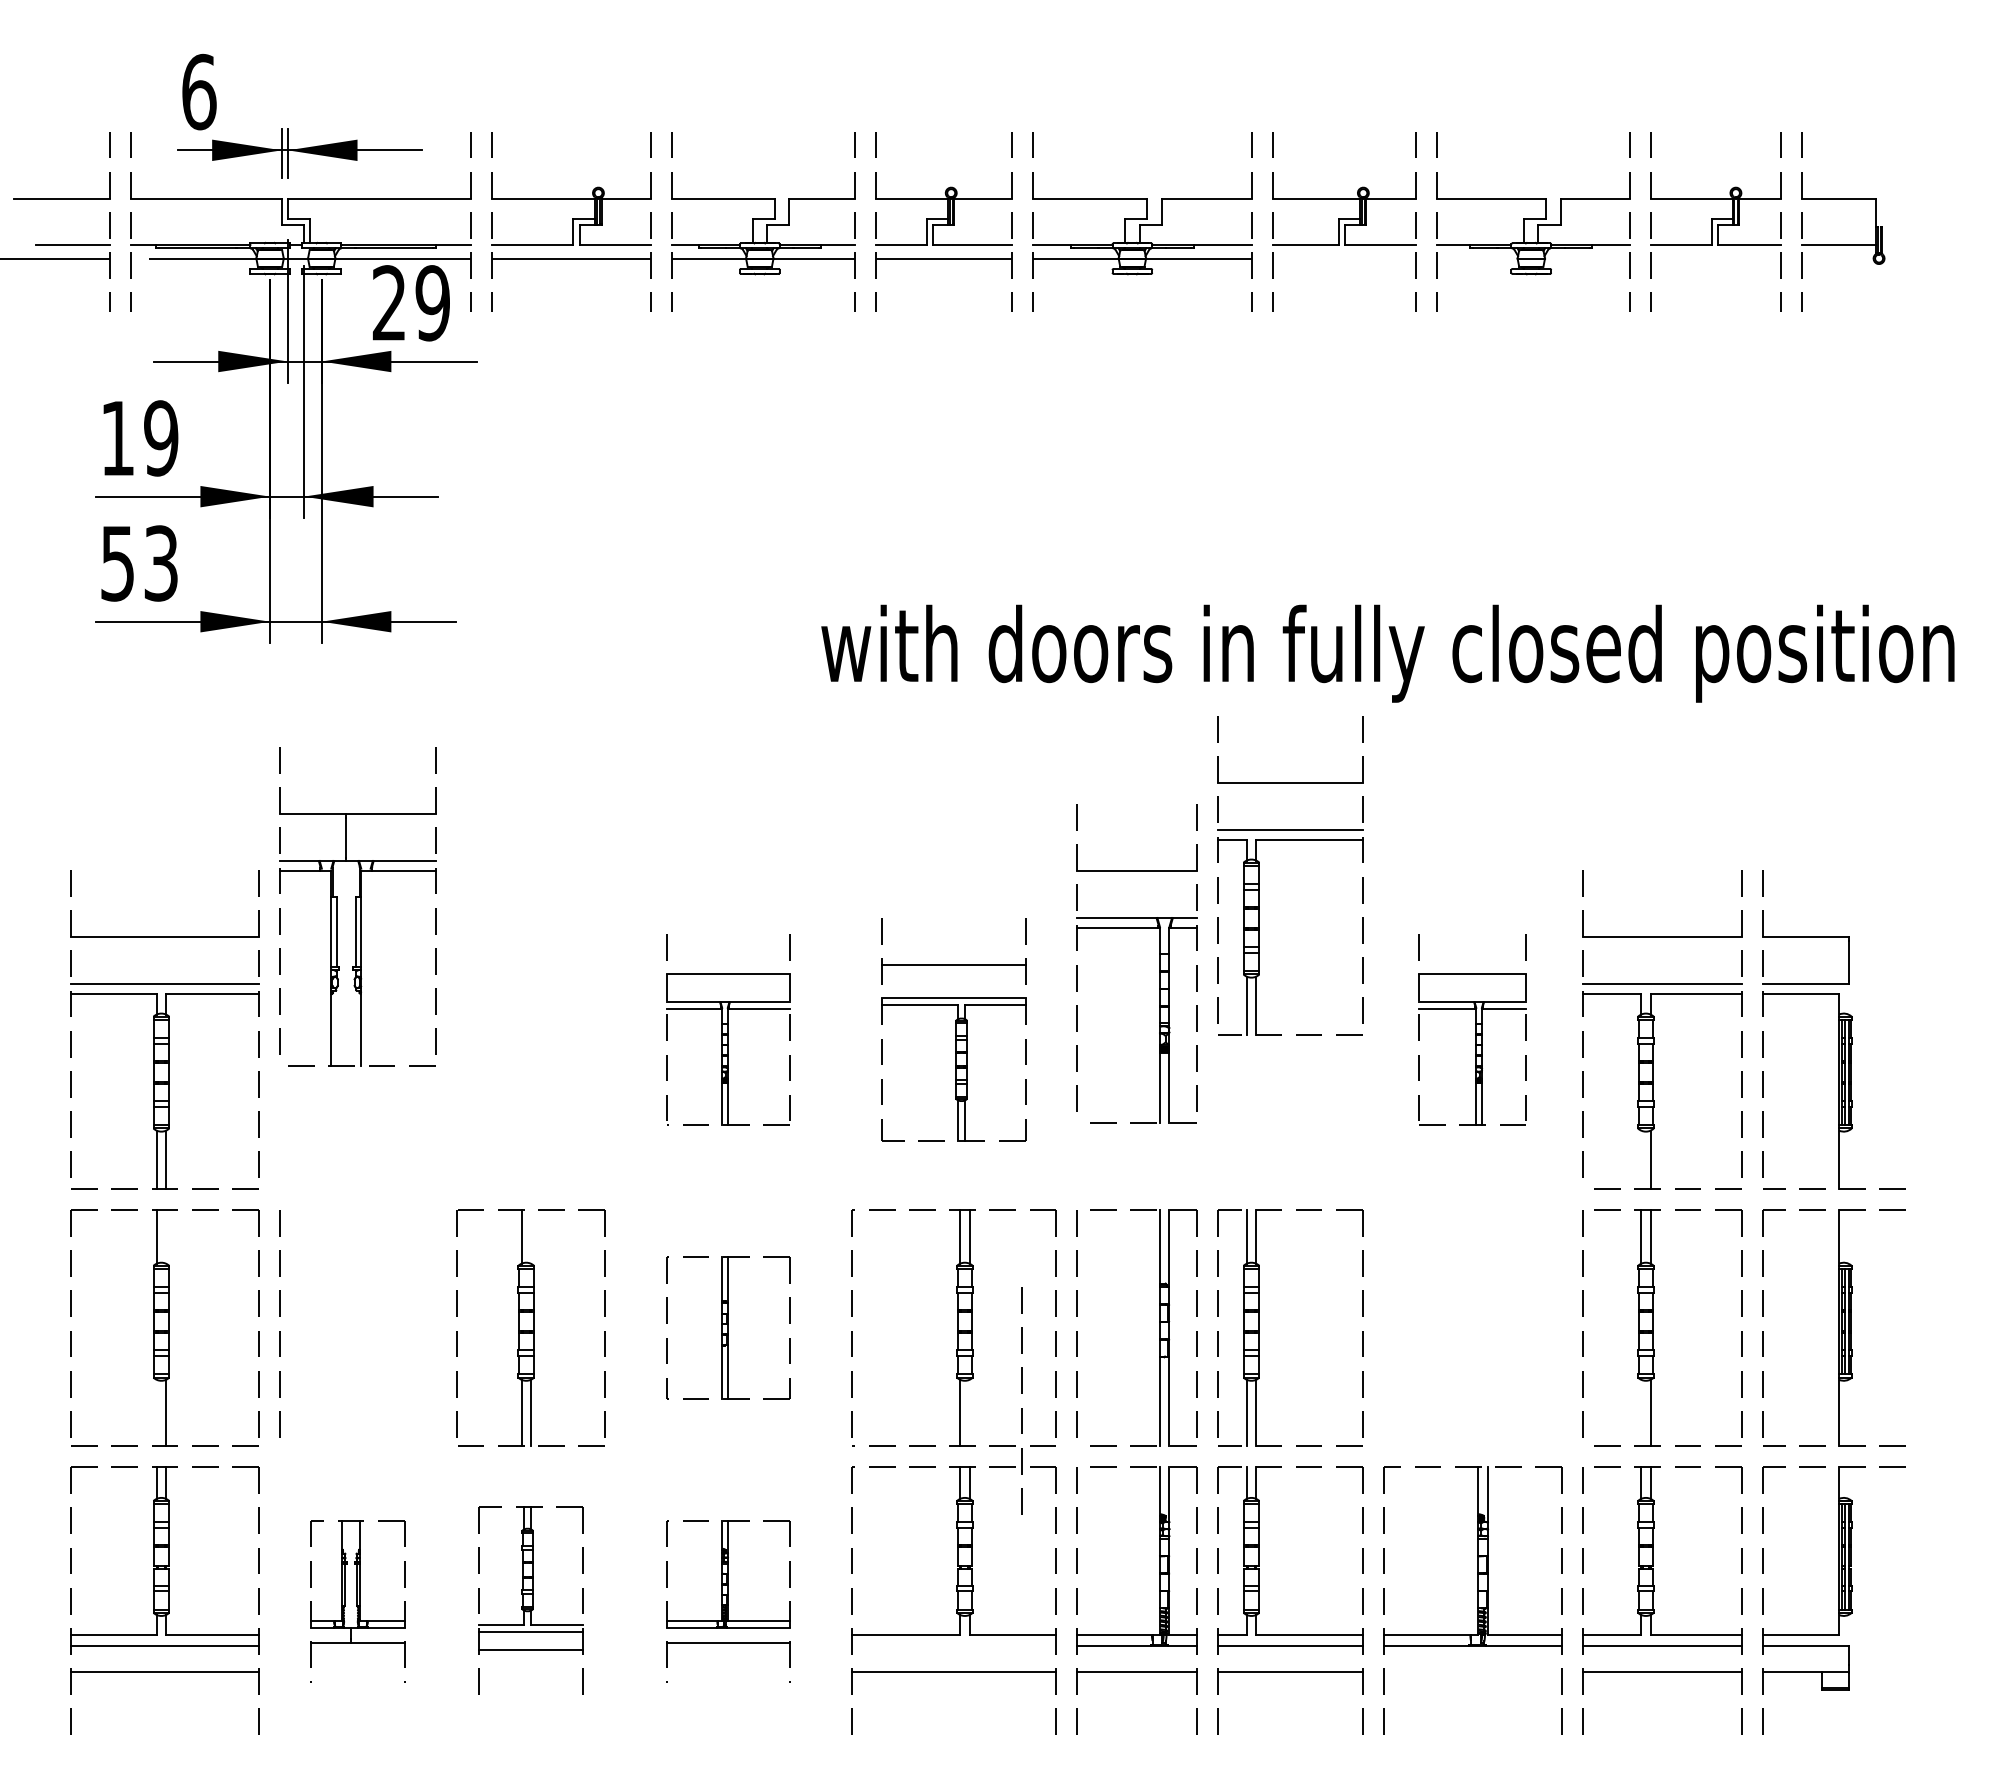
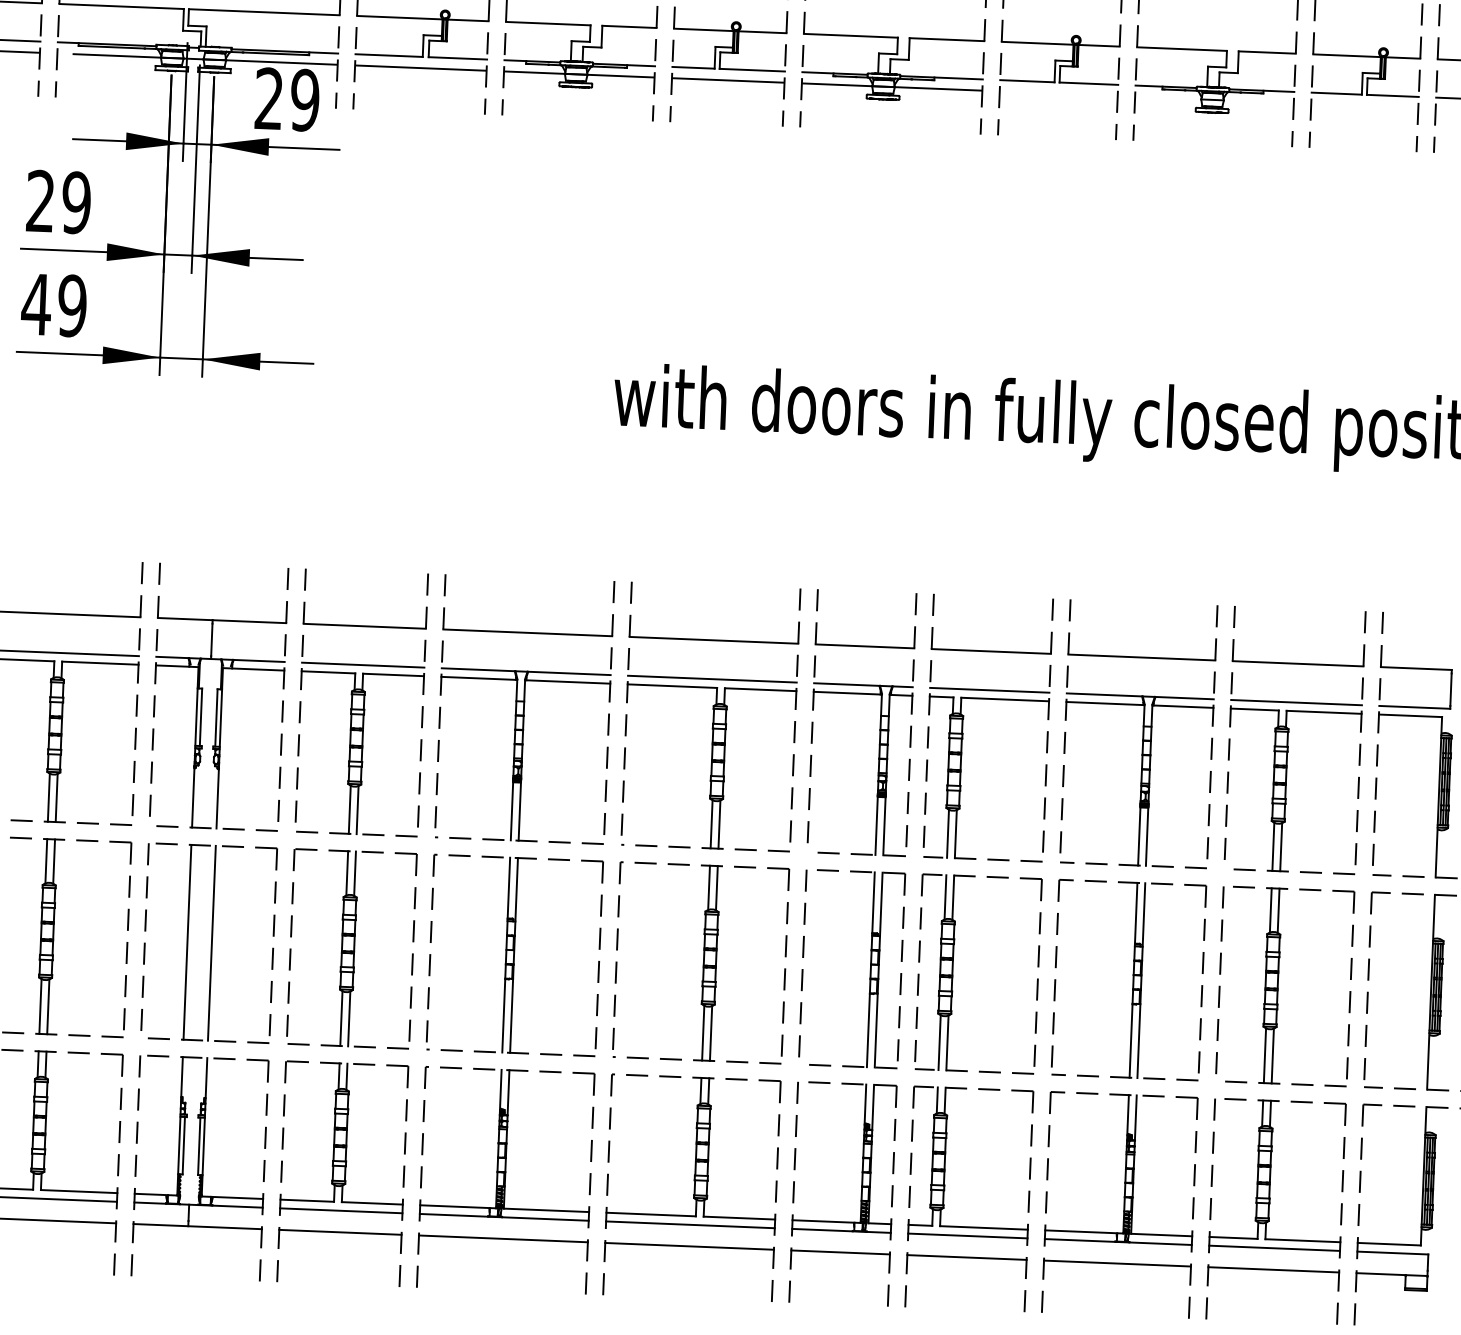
text: (117, 437) -> (40, 200), 19 -> 29
text: (138, 563) -> (53, 305), 53 -> 49
part: (1259, 875) -> (962, 726), moved
part: (357, 906) -> (218, 696), moved
part: (1159, 963) -> (880, 723), moved
part: (530, 1029) -> (361, 702), added
part: (728, 1029) -> (524, 709), size x1.67
part: (953, 1029) -> (710, 716), size x1.43
part: (1472, 1029) -> (1138, 733), size x1.67
line: (1641, 1159) -> (1273, 846), added
line: (166, 1236) -> (54, 861), added
line: (530, 1236) -> (354, 873), added
part: (362, 1327) -> (213, 942), added
part: (728, 1327) -> (514, 954), size x1.67
part: (1472, 1327) -> (1128, 979), added
line: (1021, 1393) -> (754, 1019), removed
line: (156, 1412) -> (40, 1006), added
line: (969, 1412) -> (710, 1033), added
line: (1641, 1412) -> (1265, 1055), added
part: (357, 1600) -> (199, 1167), size x1.67
part: (530, 1600) -> (342, 1173), size x1.43
part: (728, 1600) -> (505, 1180), size x1.67
line: (953, 1645) -> (690, 1224), added
line: (1472, 1671) -> (1117, 1263), added

